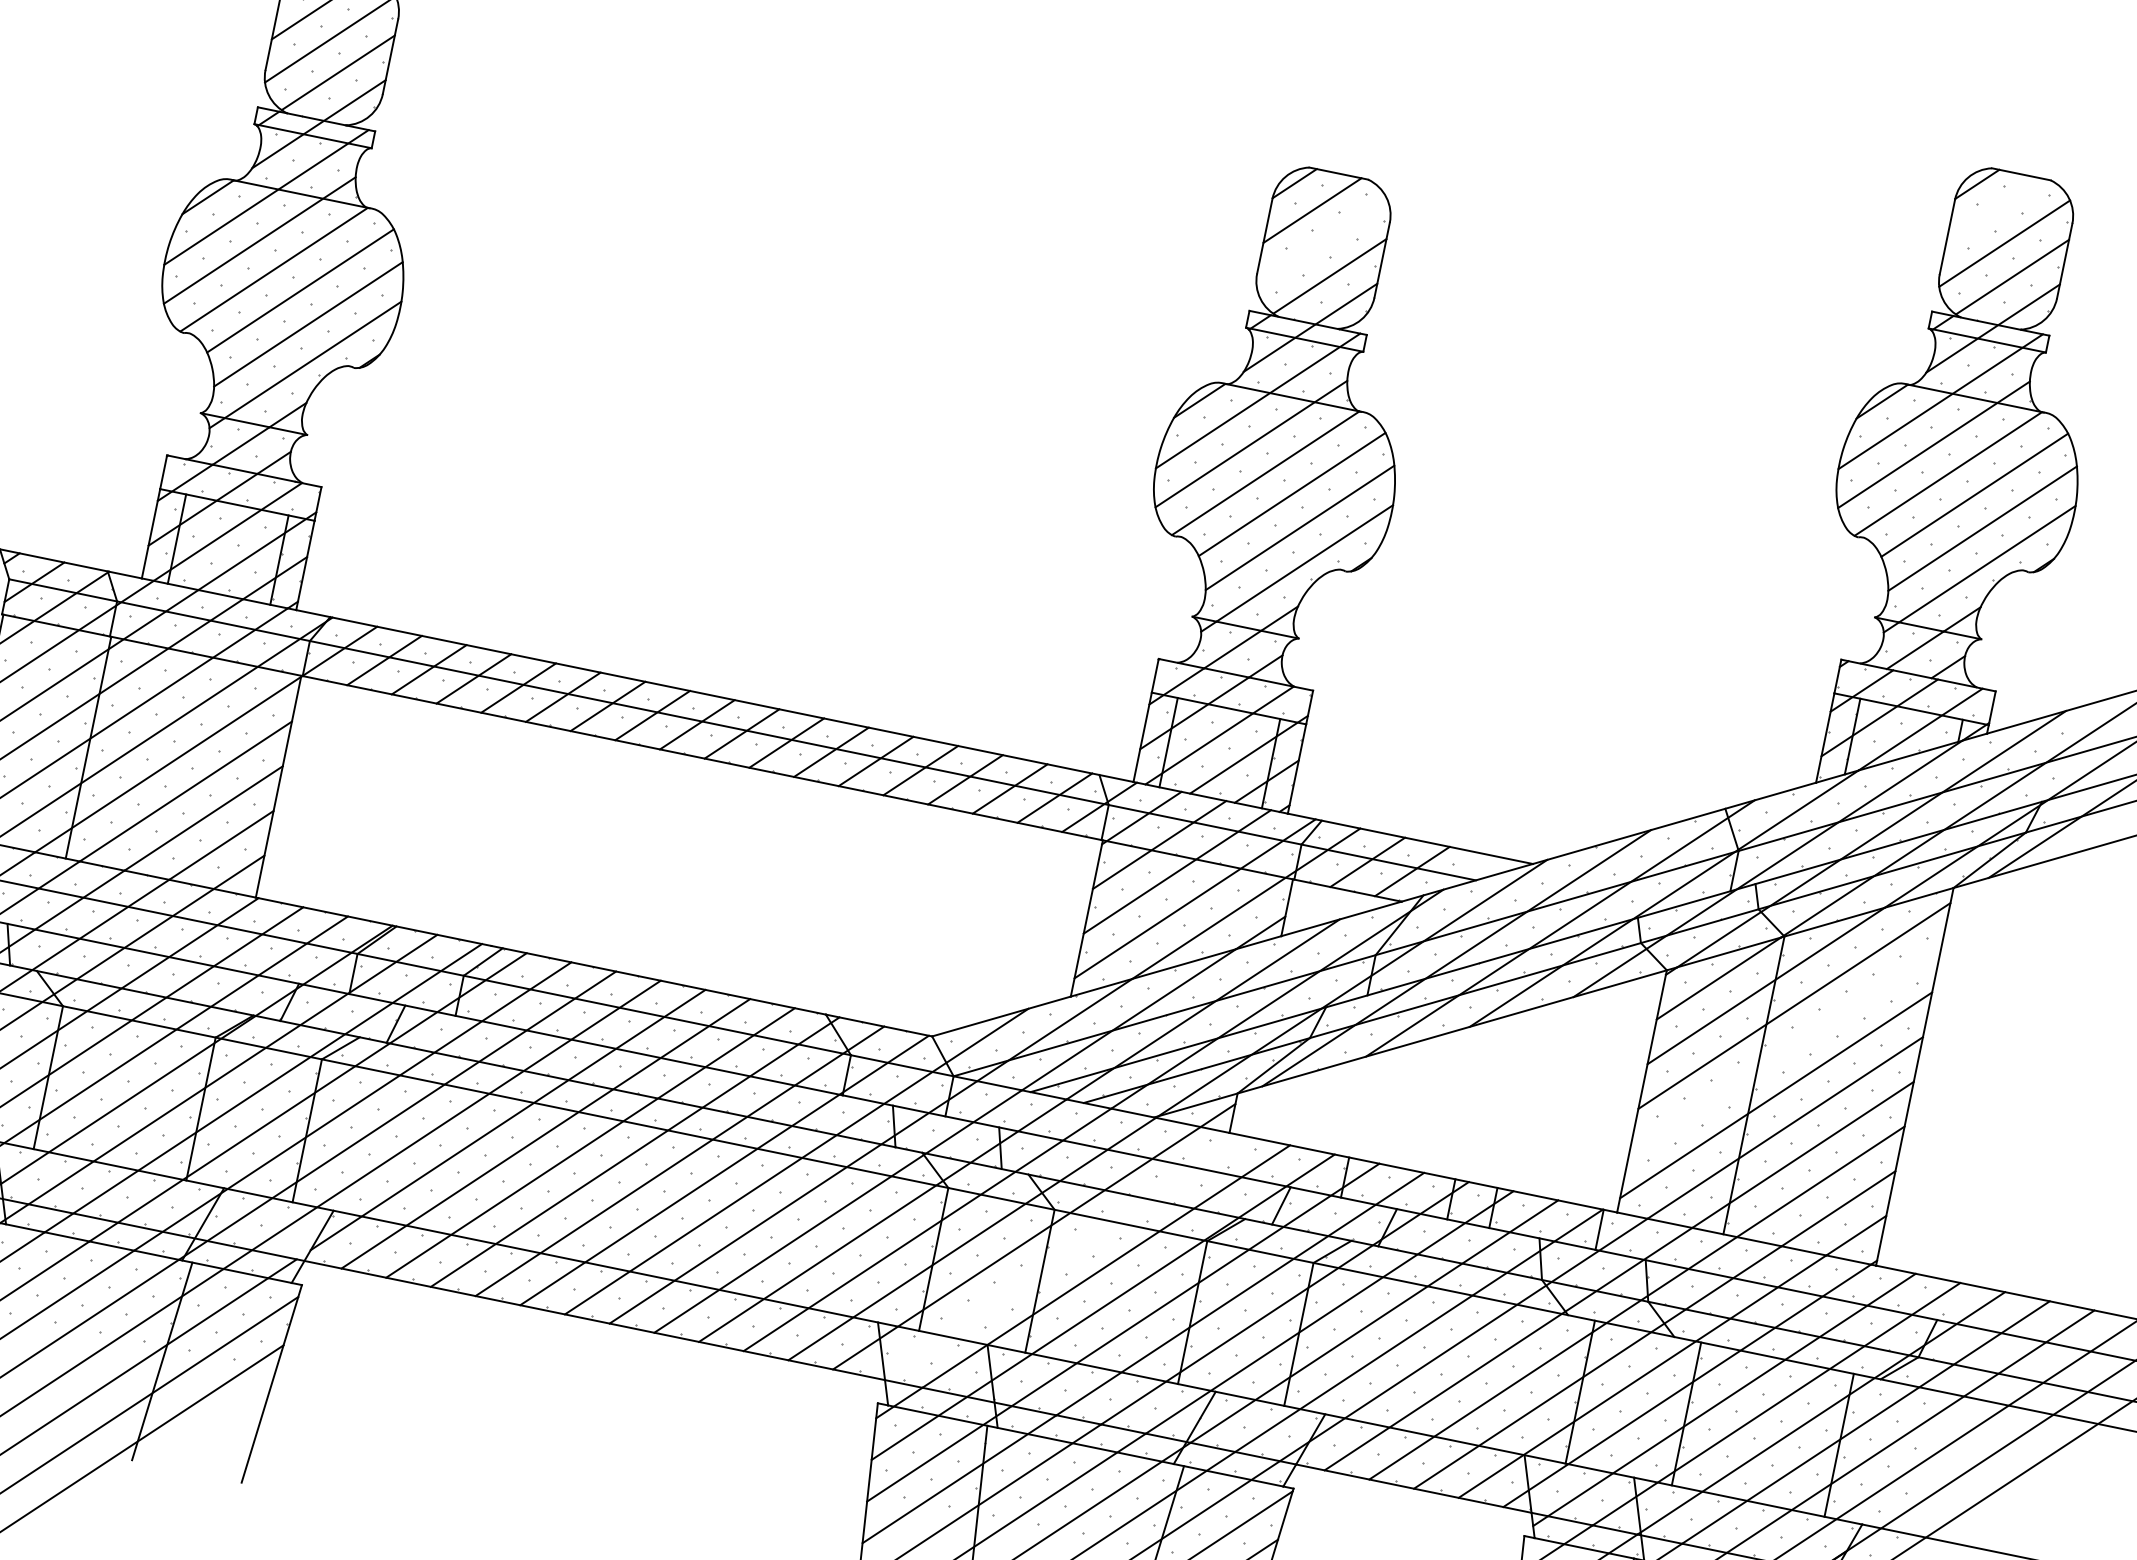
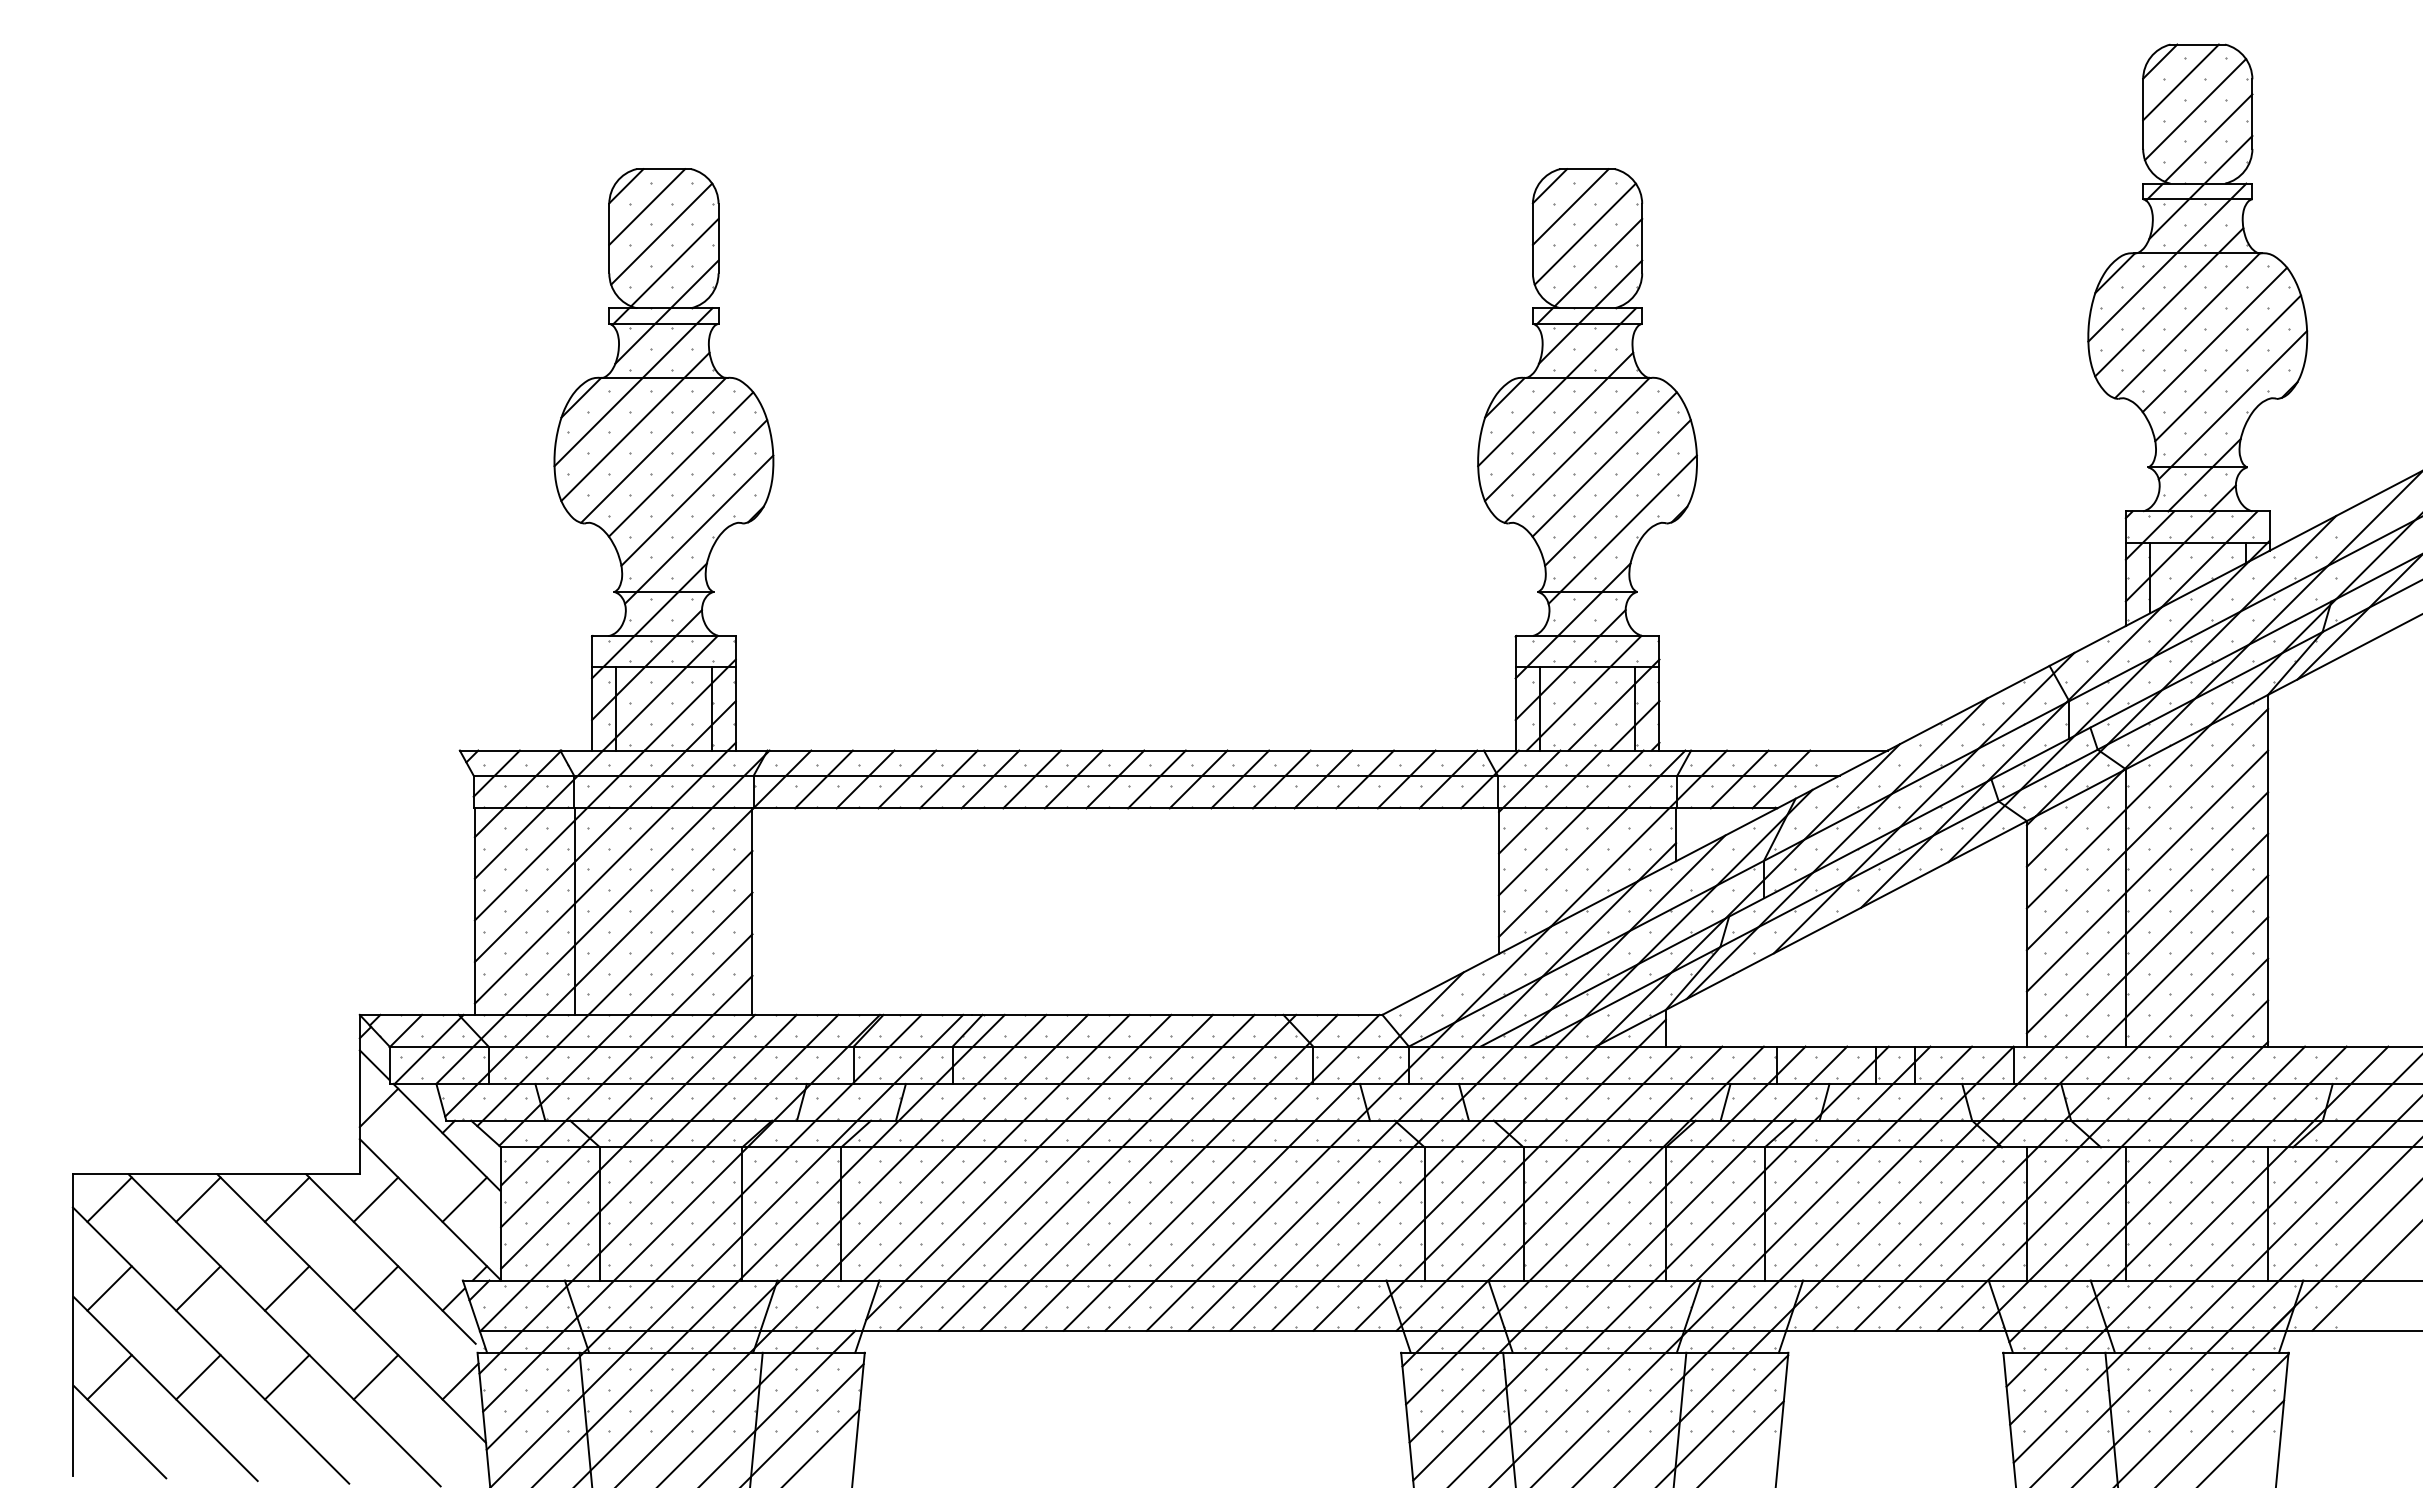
line: (1994, 211) -> (2180, 82), added
line: (1321, 242) -> (1584, 233), added
line: (1785, 1049) -> (2147, 870), added
line: (1061, 1257) -> (1538, 1188), added

